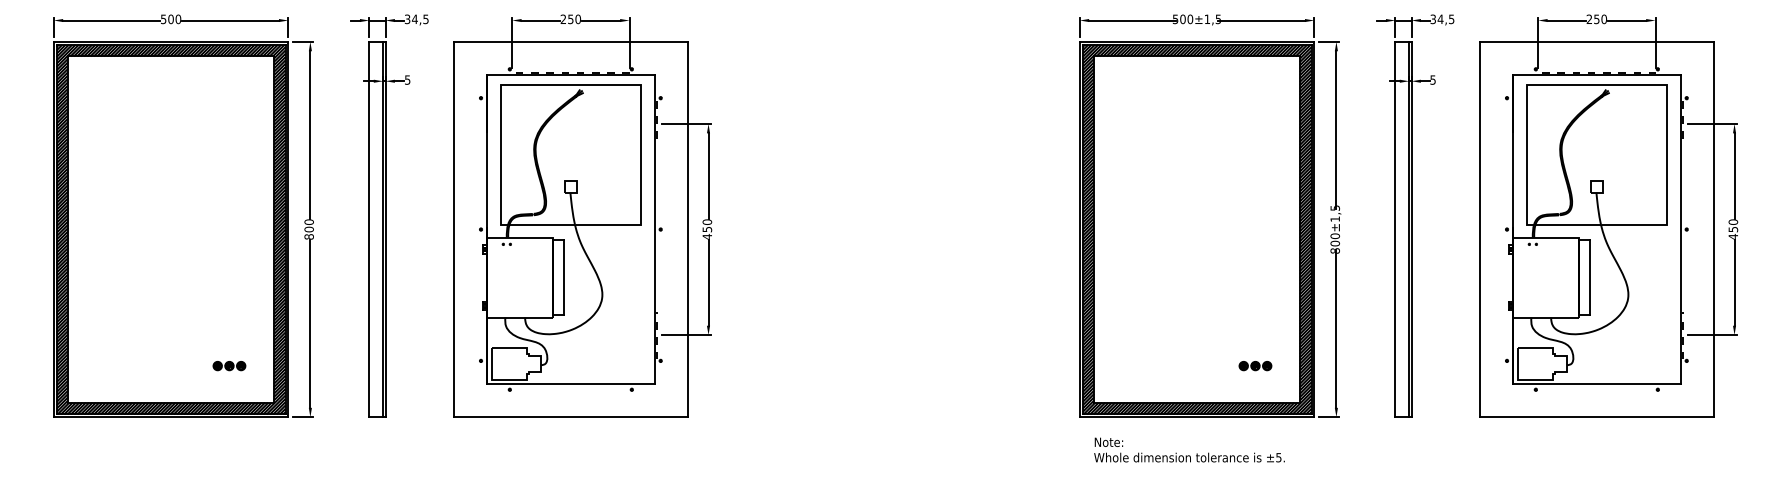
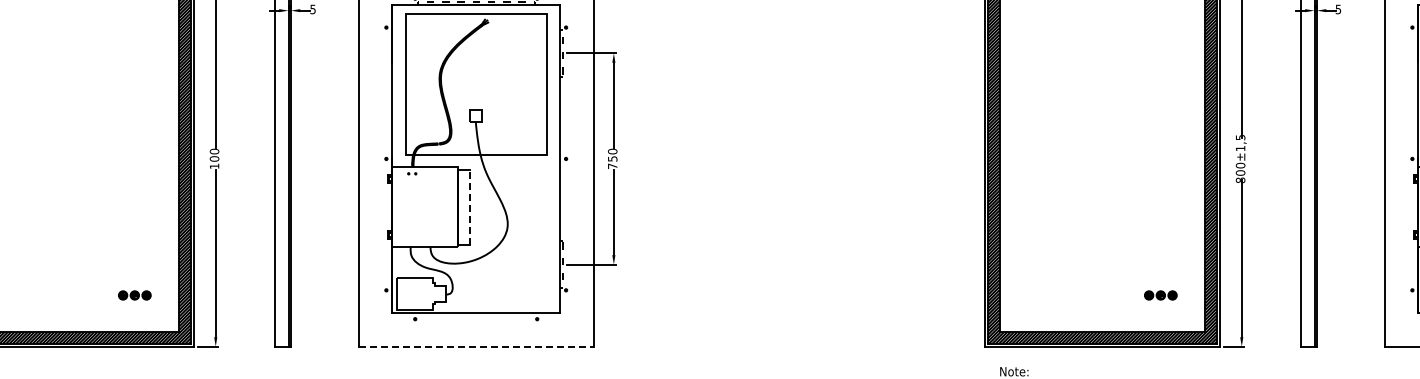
text: (308, 236) -> (213, 165), 800 -> 100
text: (706, 236) -> (611, 165), 450 -> 750
line: (564, 277) -> (469, 206), solid -> dashed
line: (571, 417) -> (476, 346), solid -> dashed

